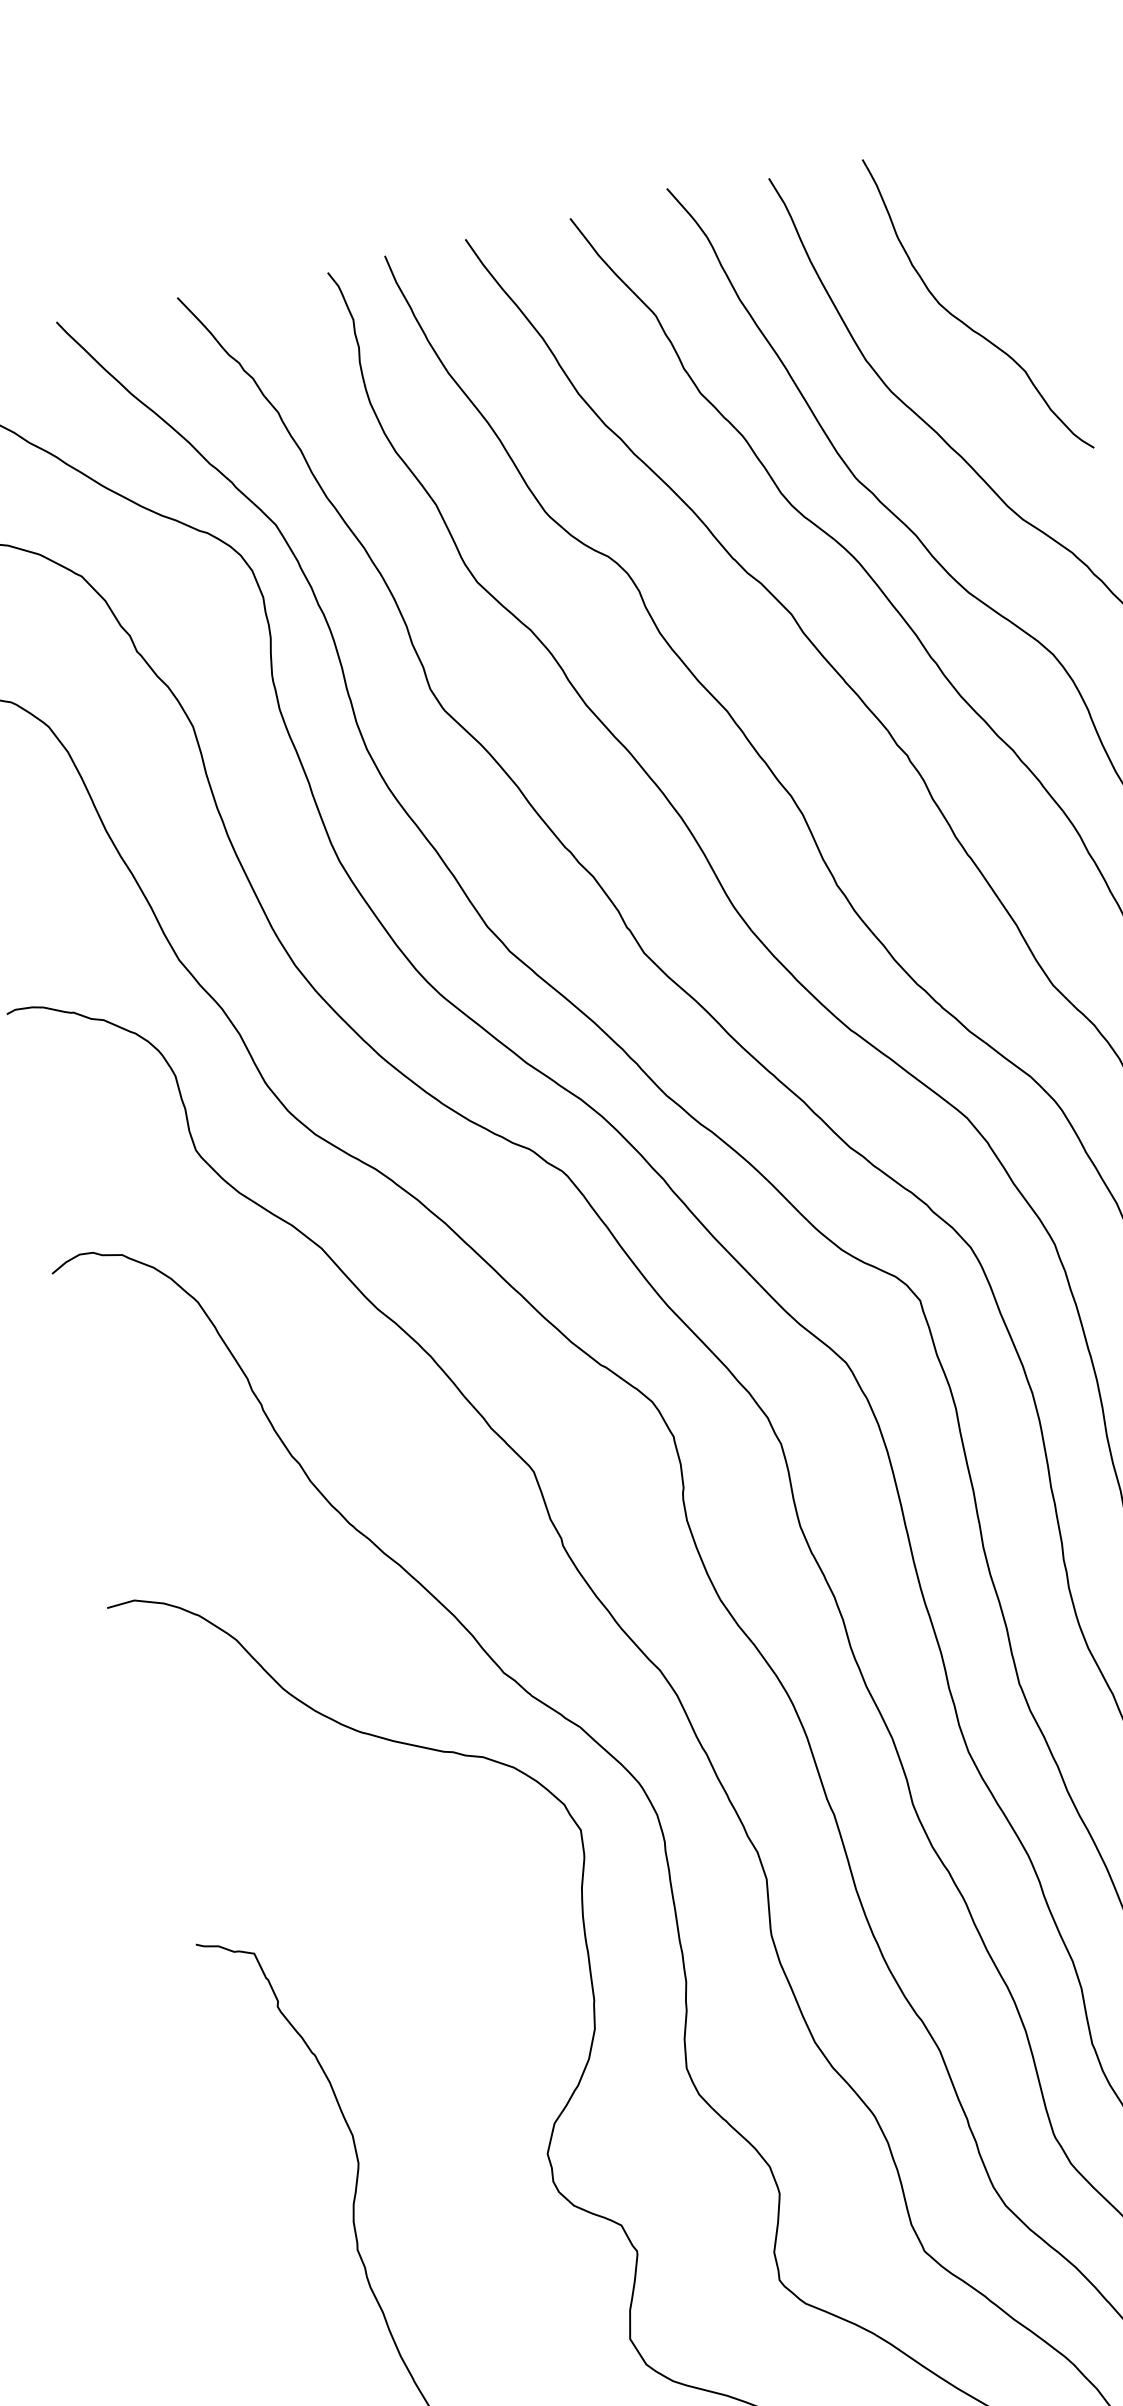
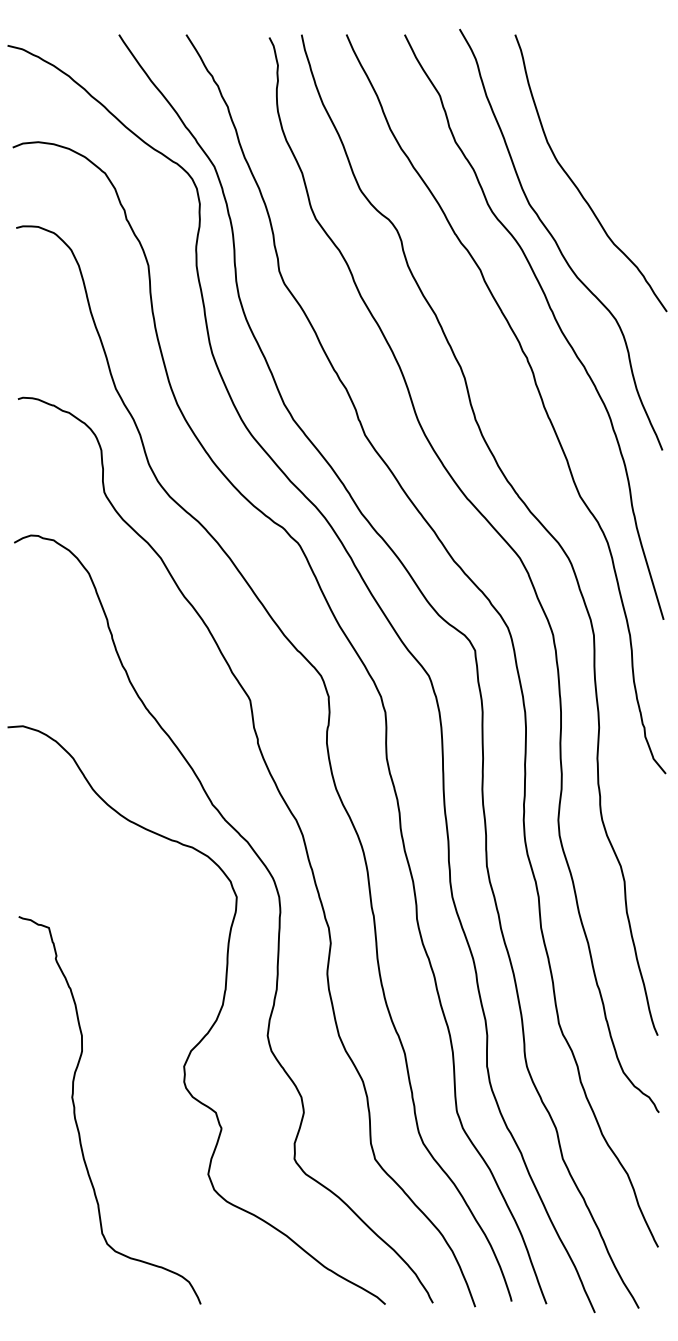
curve: (964, 321) -> (604, 132), removed

